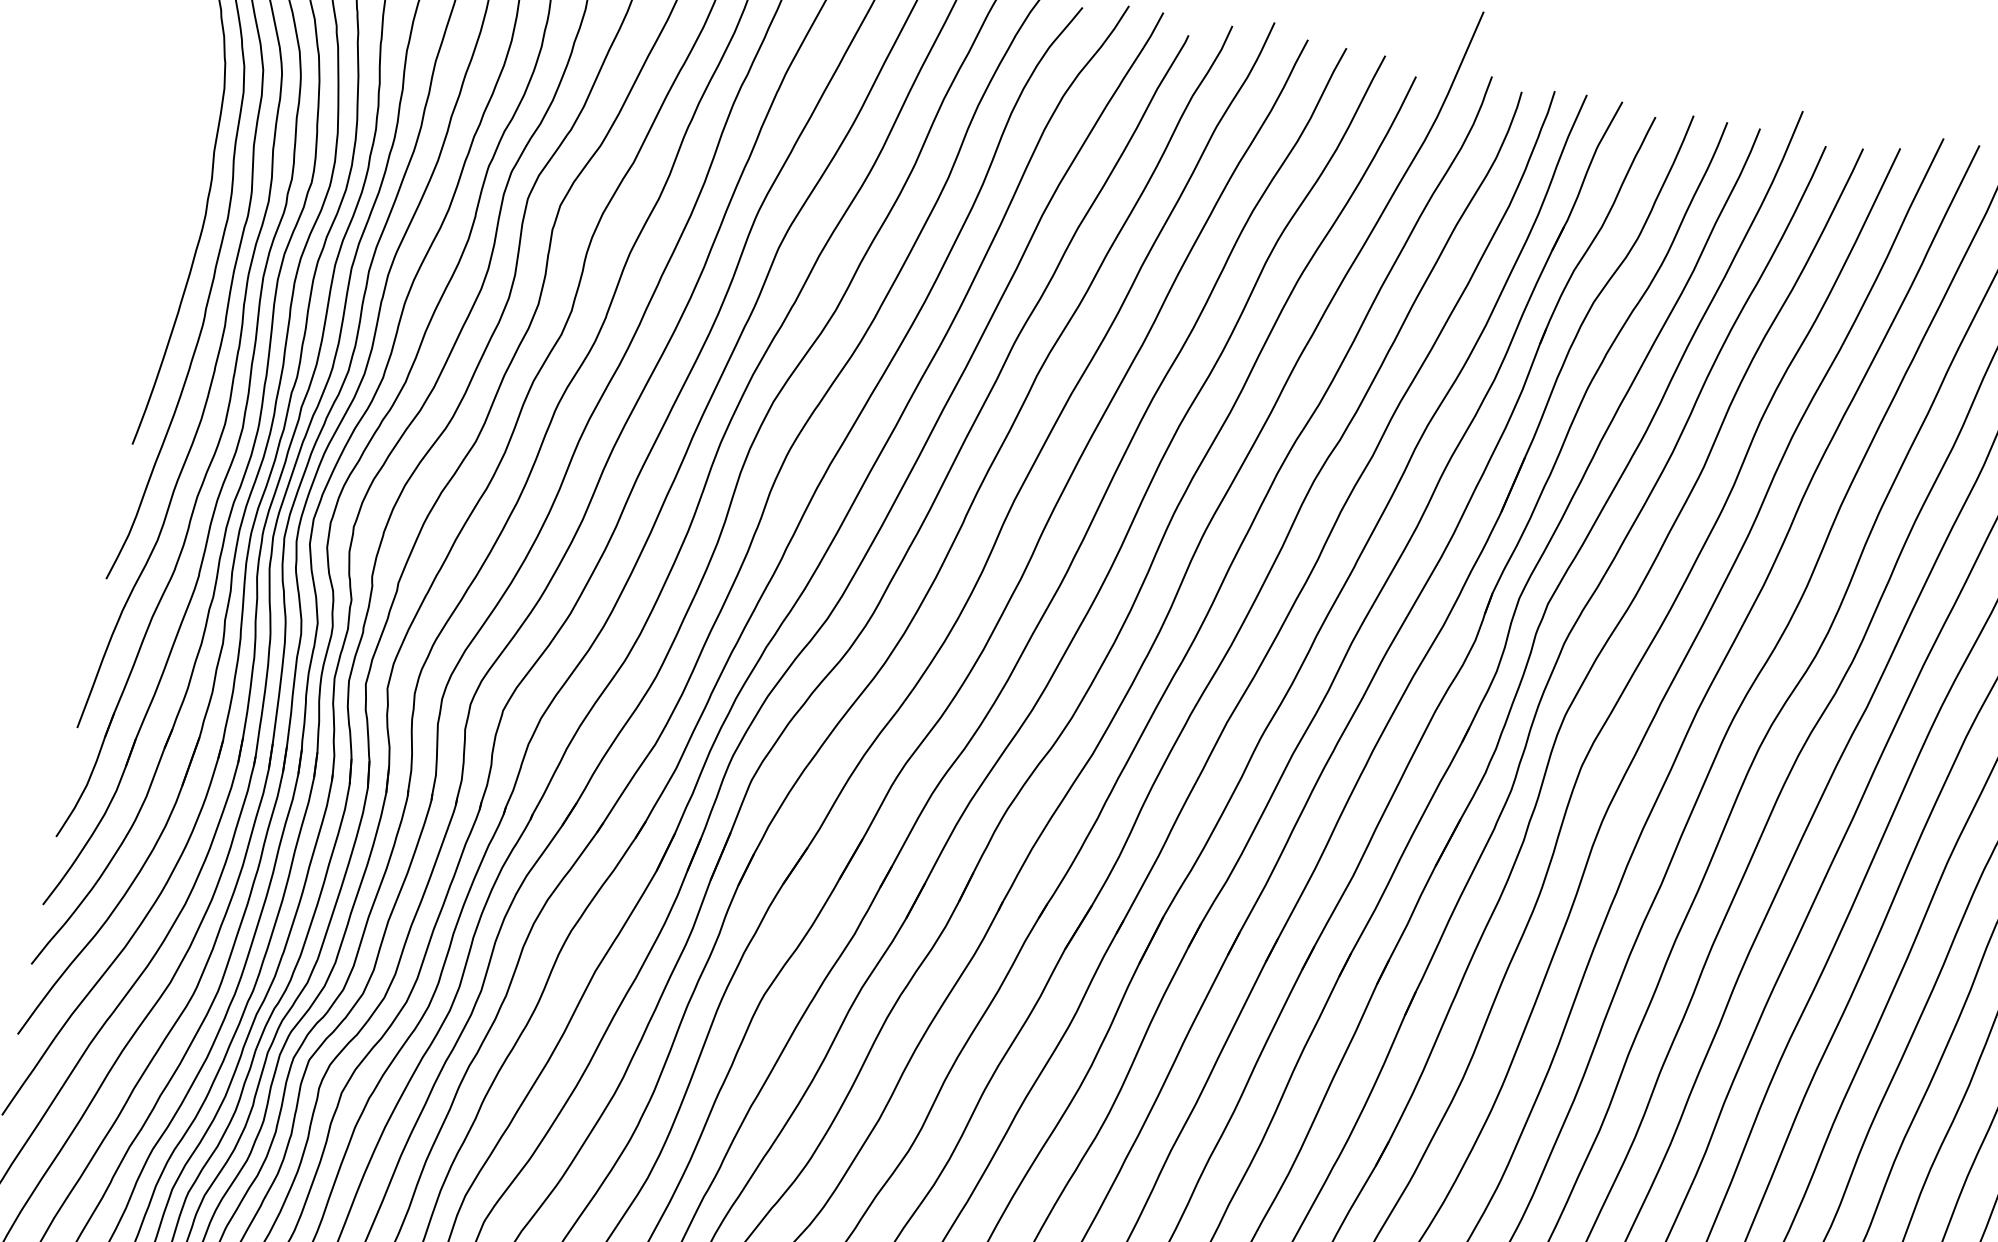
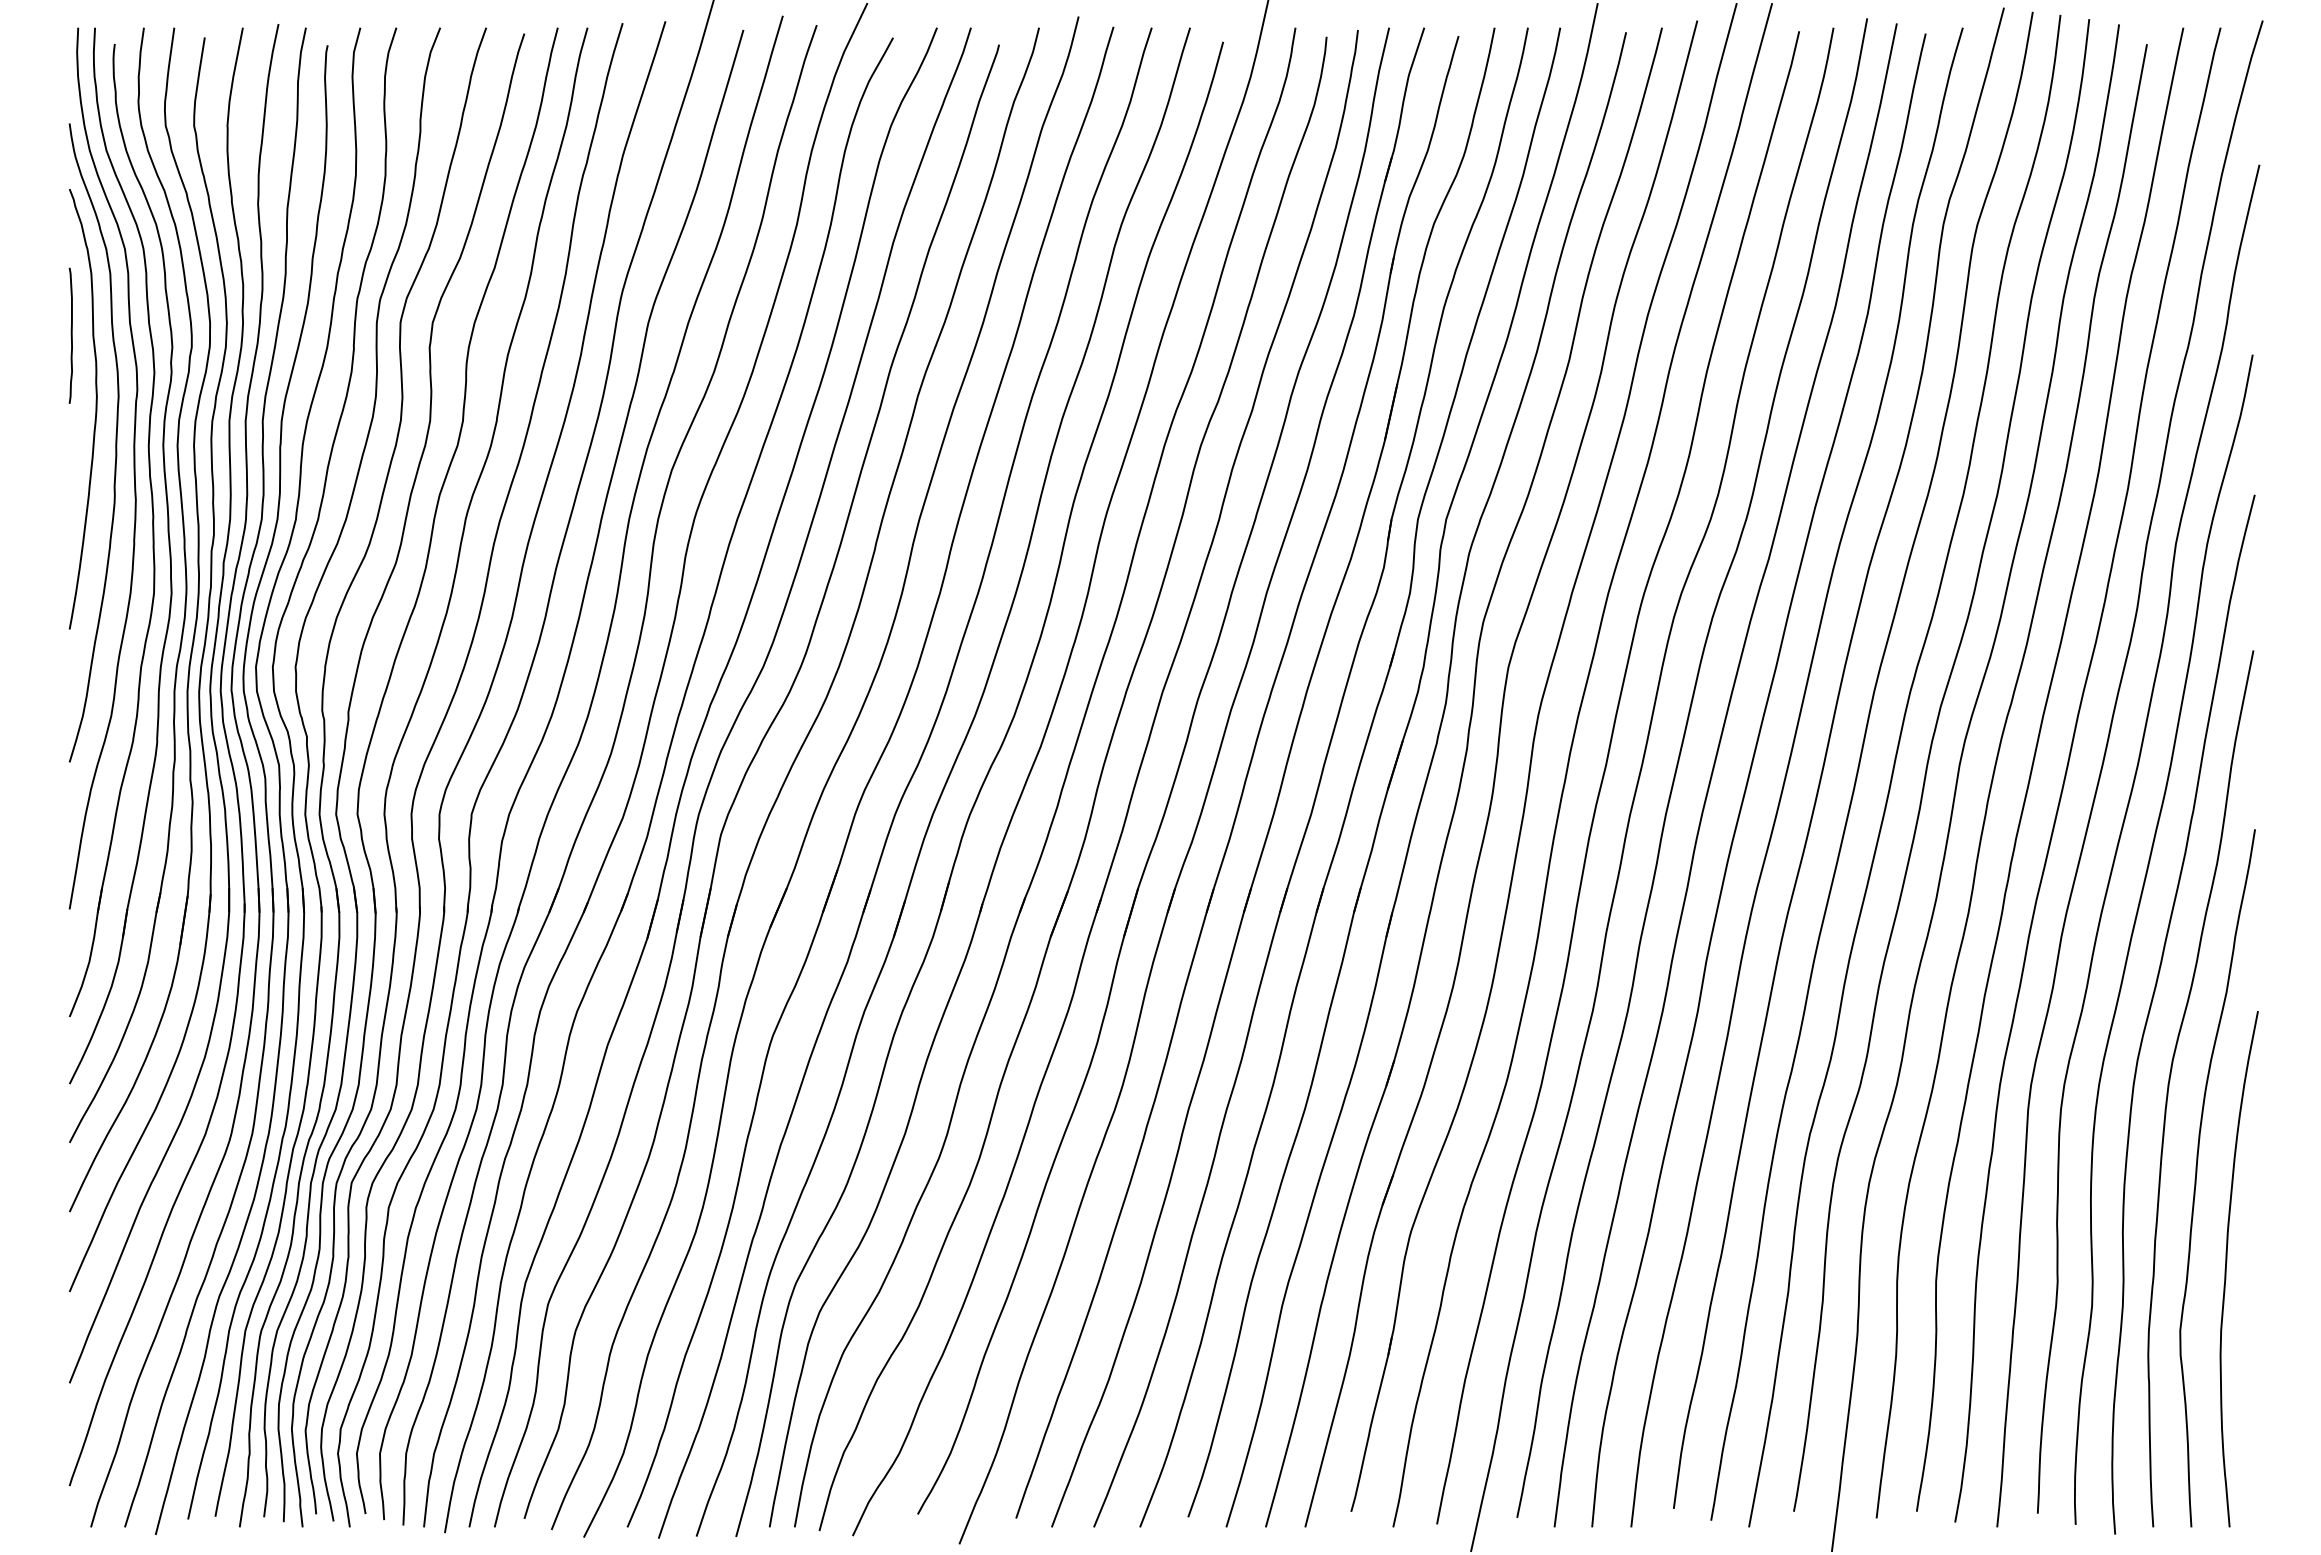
curve: (191, 147) -> (70, 335), added

